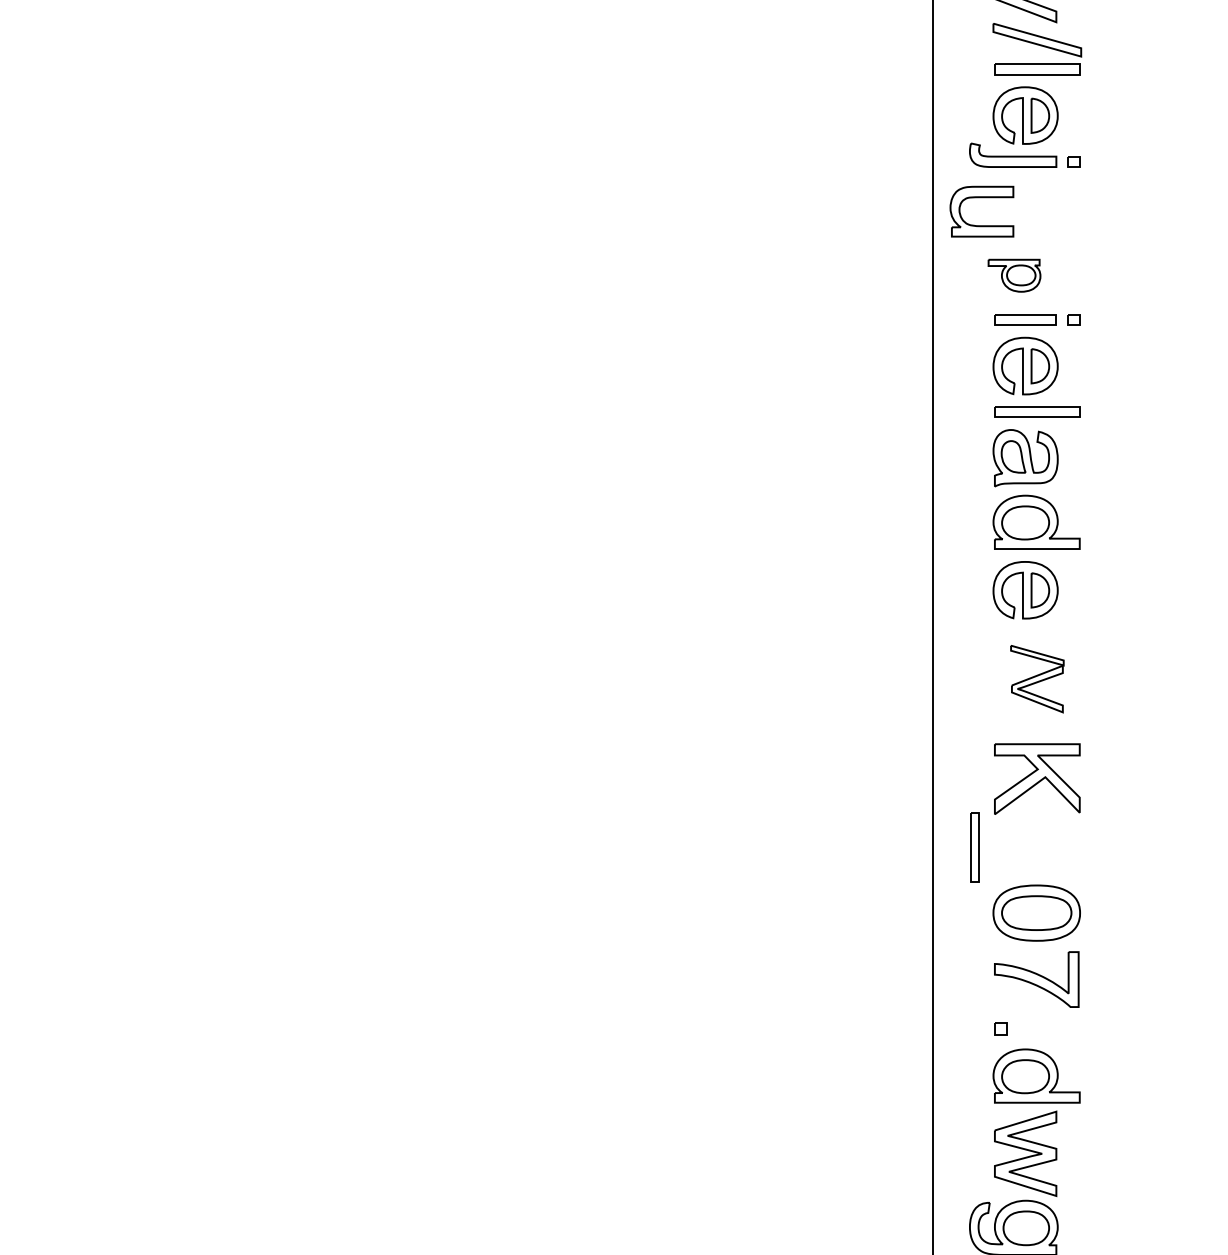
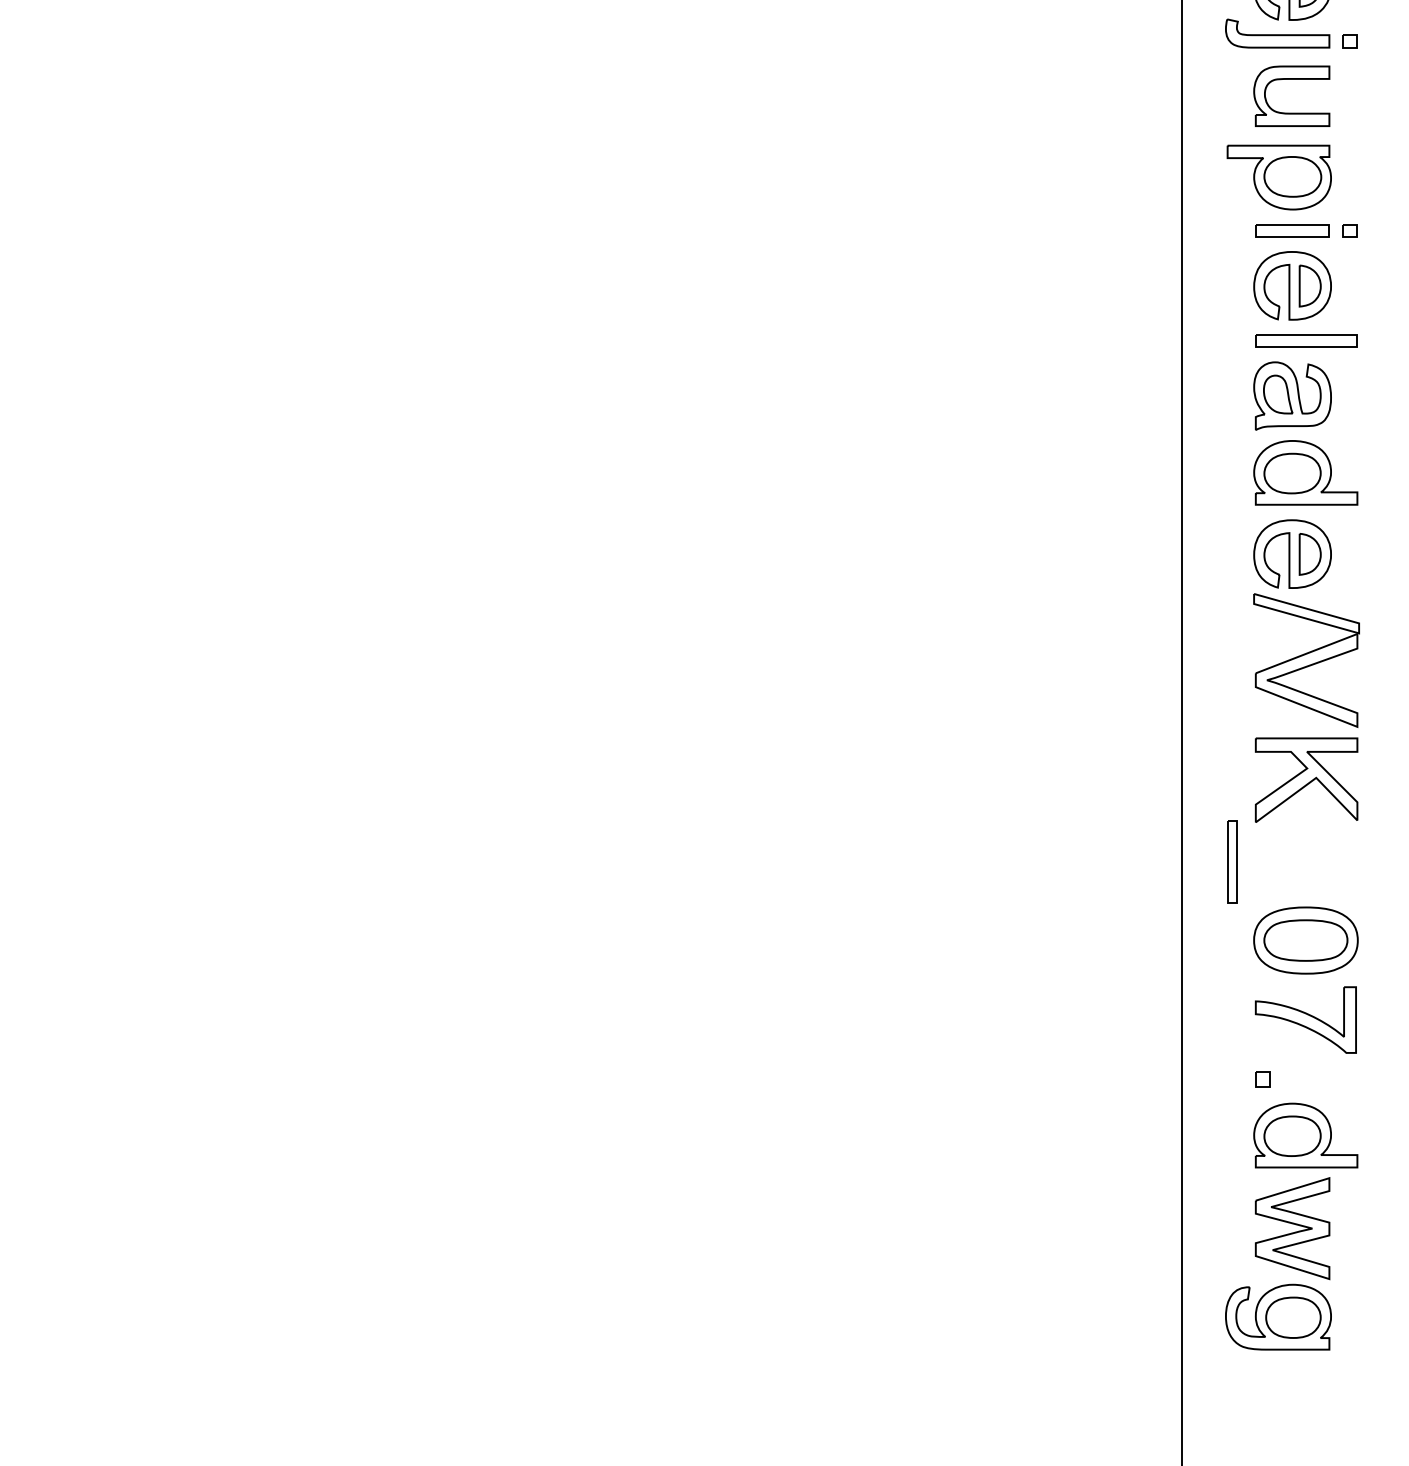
part: (981, 198) -> (1291, 80), moved
part: (1014, 275) -> (1279, 177), size x1.67
part: (1037, 678) -> (1306, 659), size x1.67

